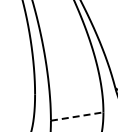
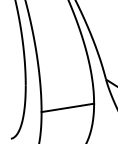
line: (76, 116) -> (67, 107), dashed -> solid

